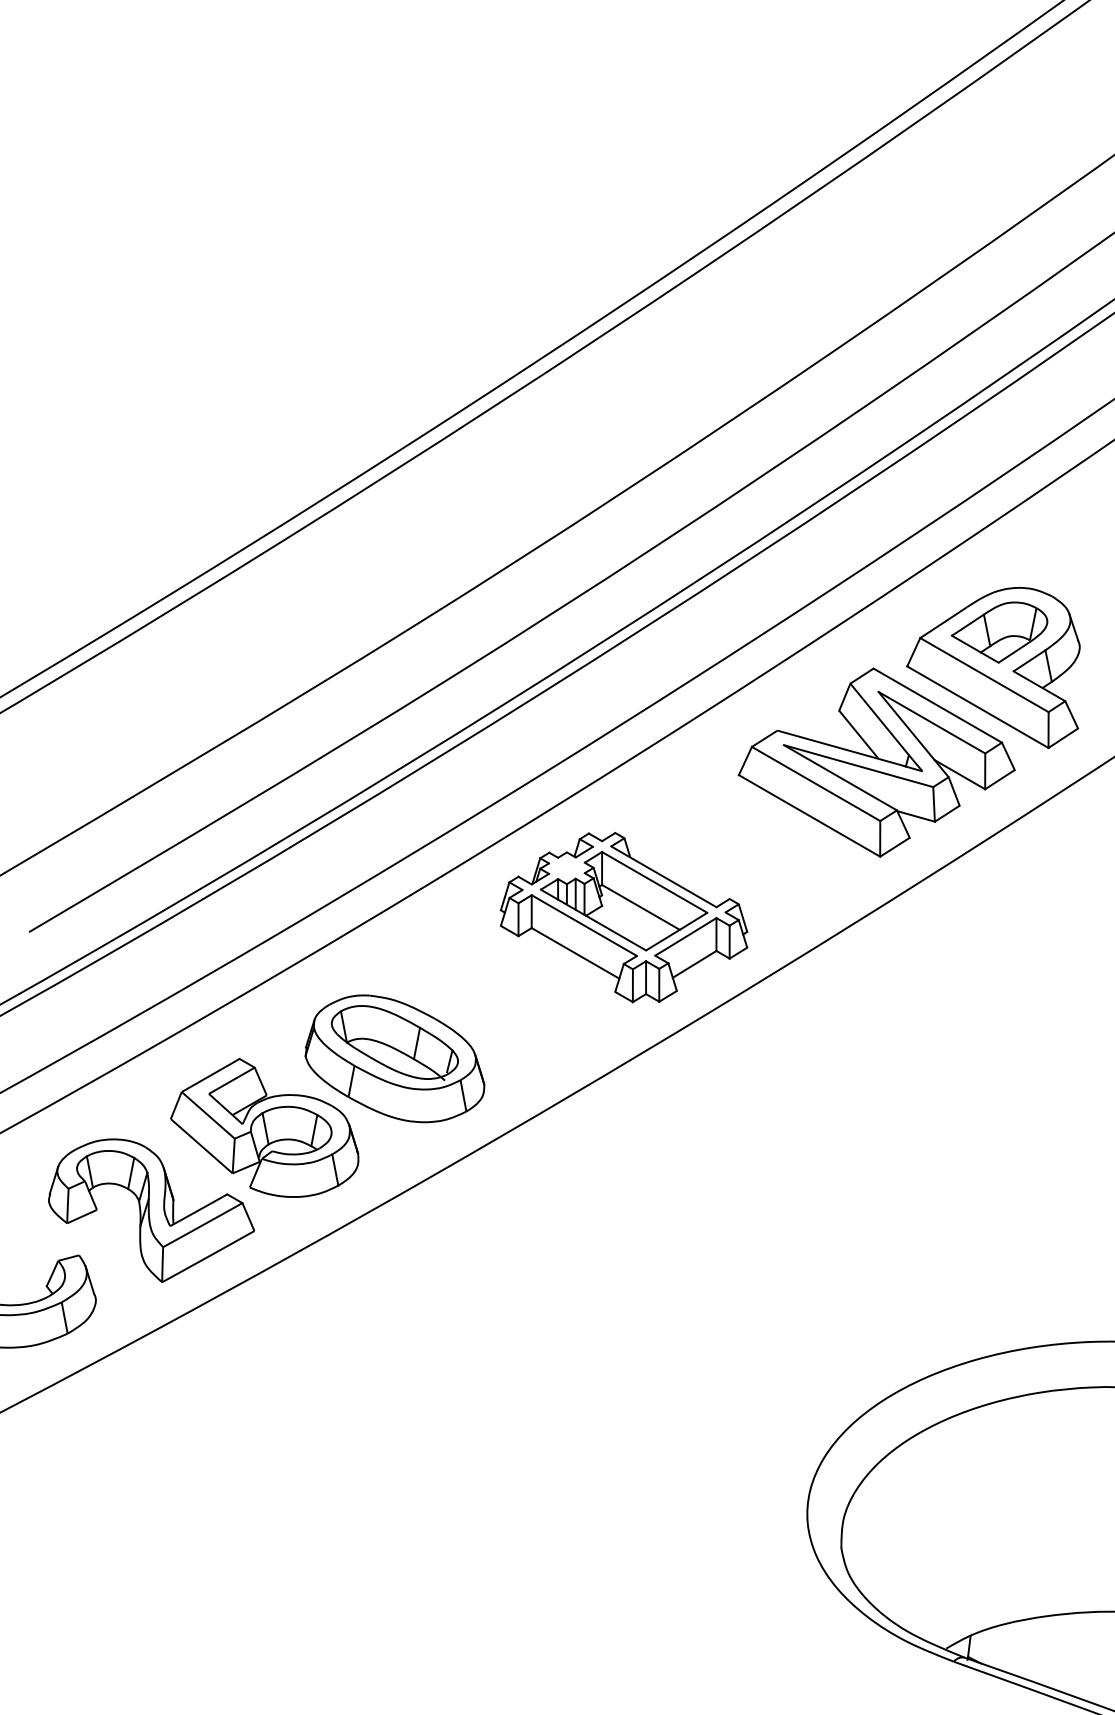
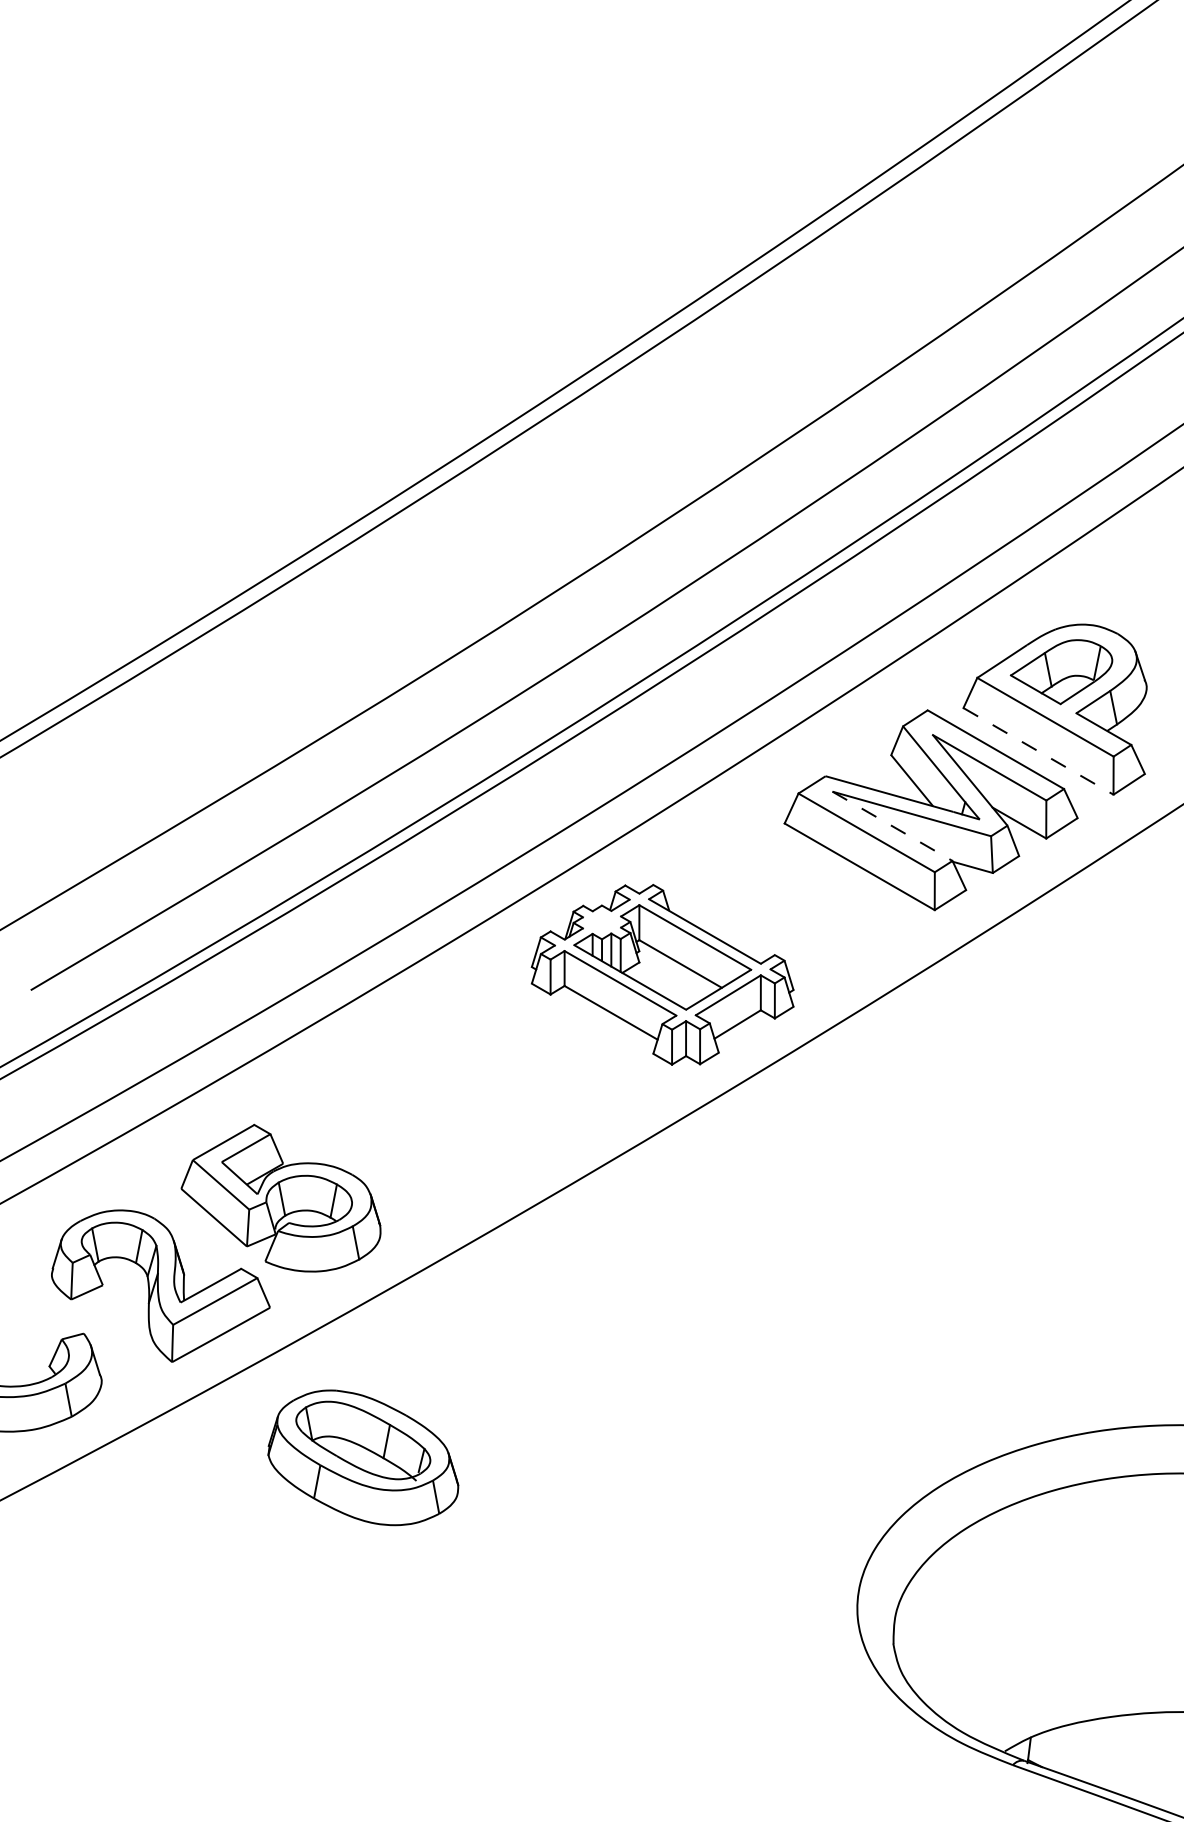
line: (977, 707) -> (1038, 751), solid -> dashed
line: (840, 777) -> (892, 826), solid -> dashed
part: (395, 1058) -> (363, 1457), moved

